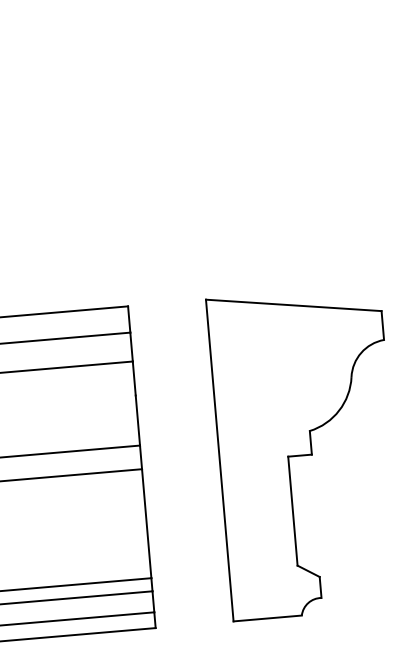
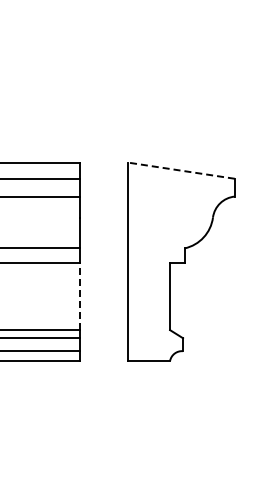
line: (292, 305) -> (180, 170), solid -> dashed
line: (145, 523) -> (79, 296), solid -> dashed

